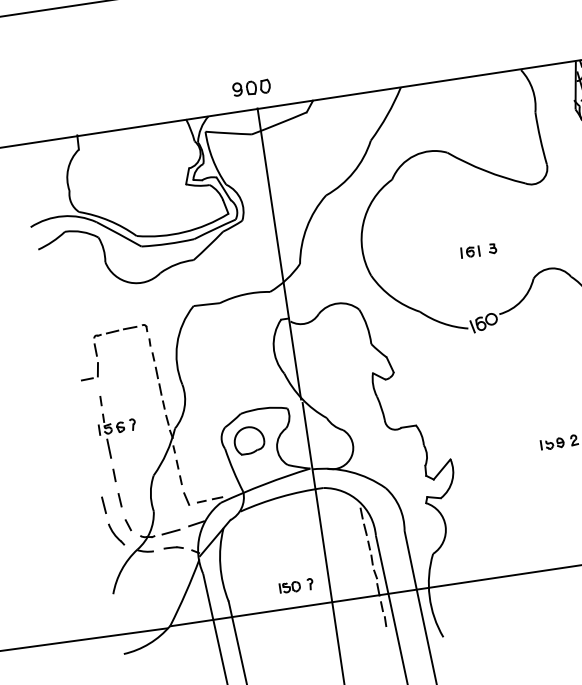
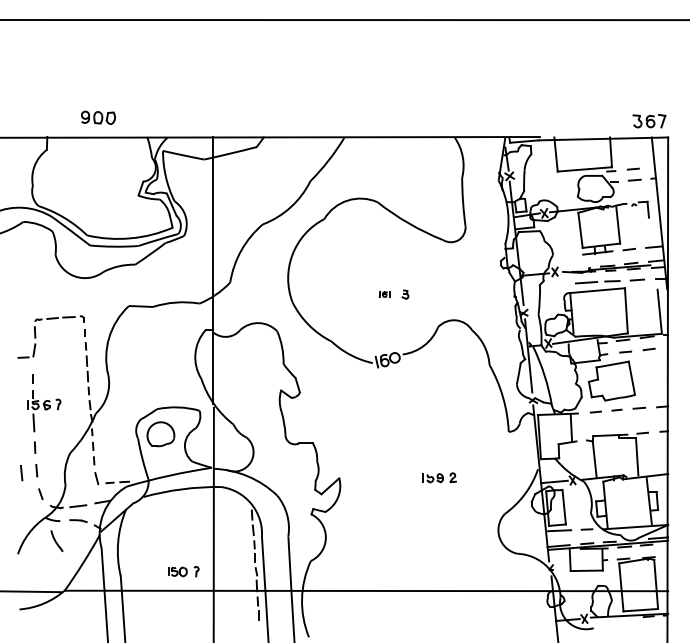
part: (251, 87) -> (98, 117), moved
part: (469, 251) -> (384, 294), size x0.6
part: (116, 535) -> (56, 541), moved

